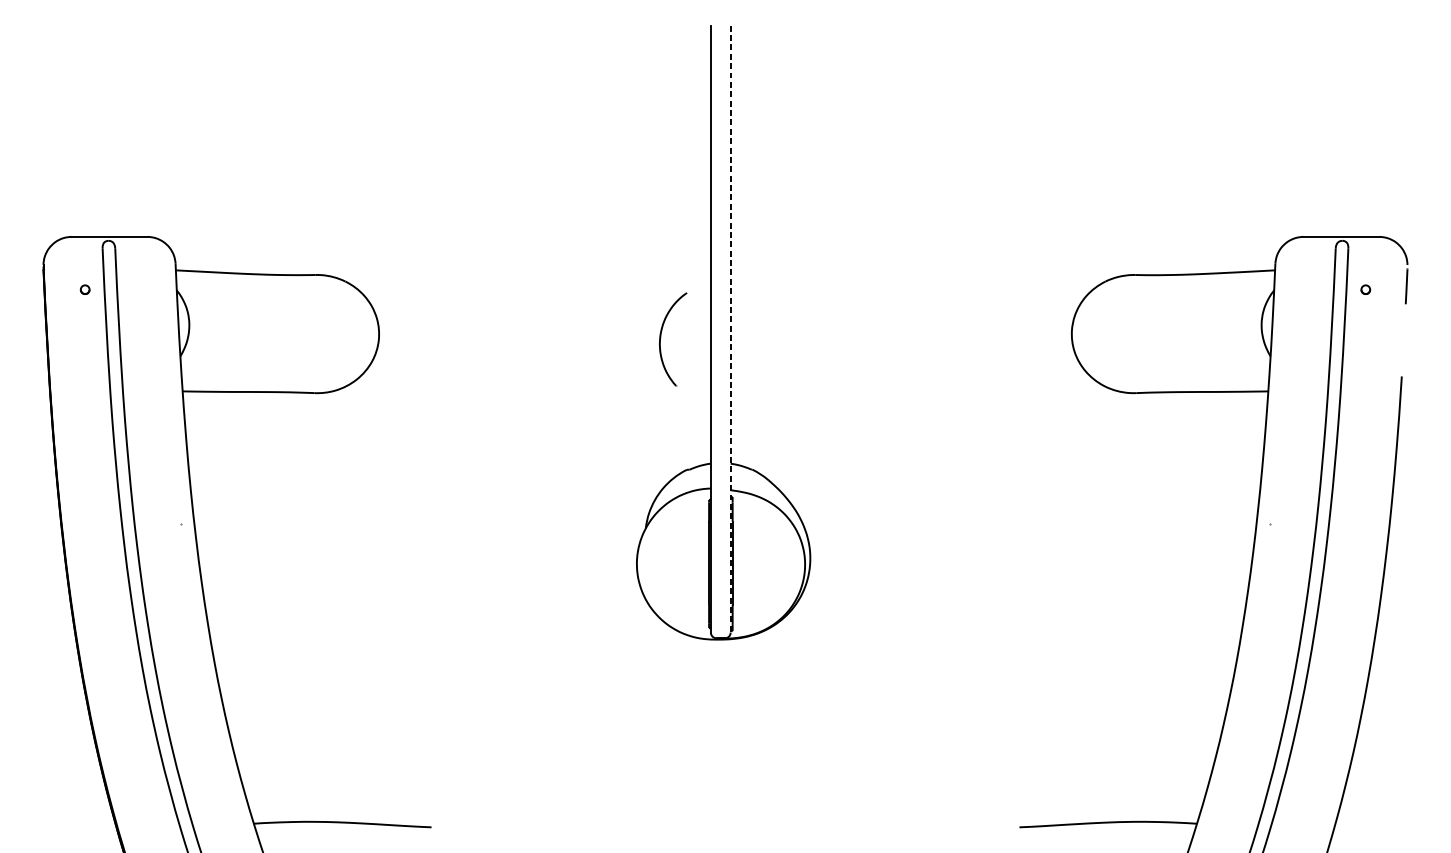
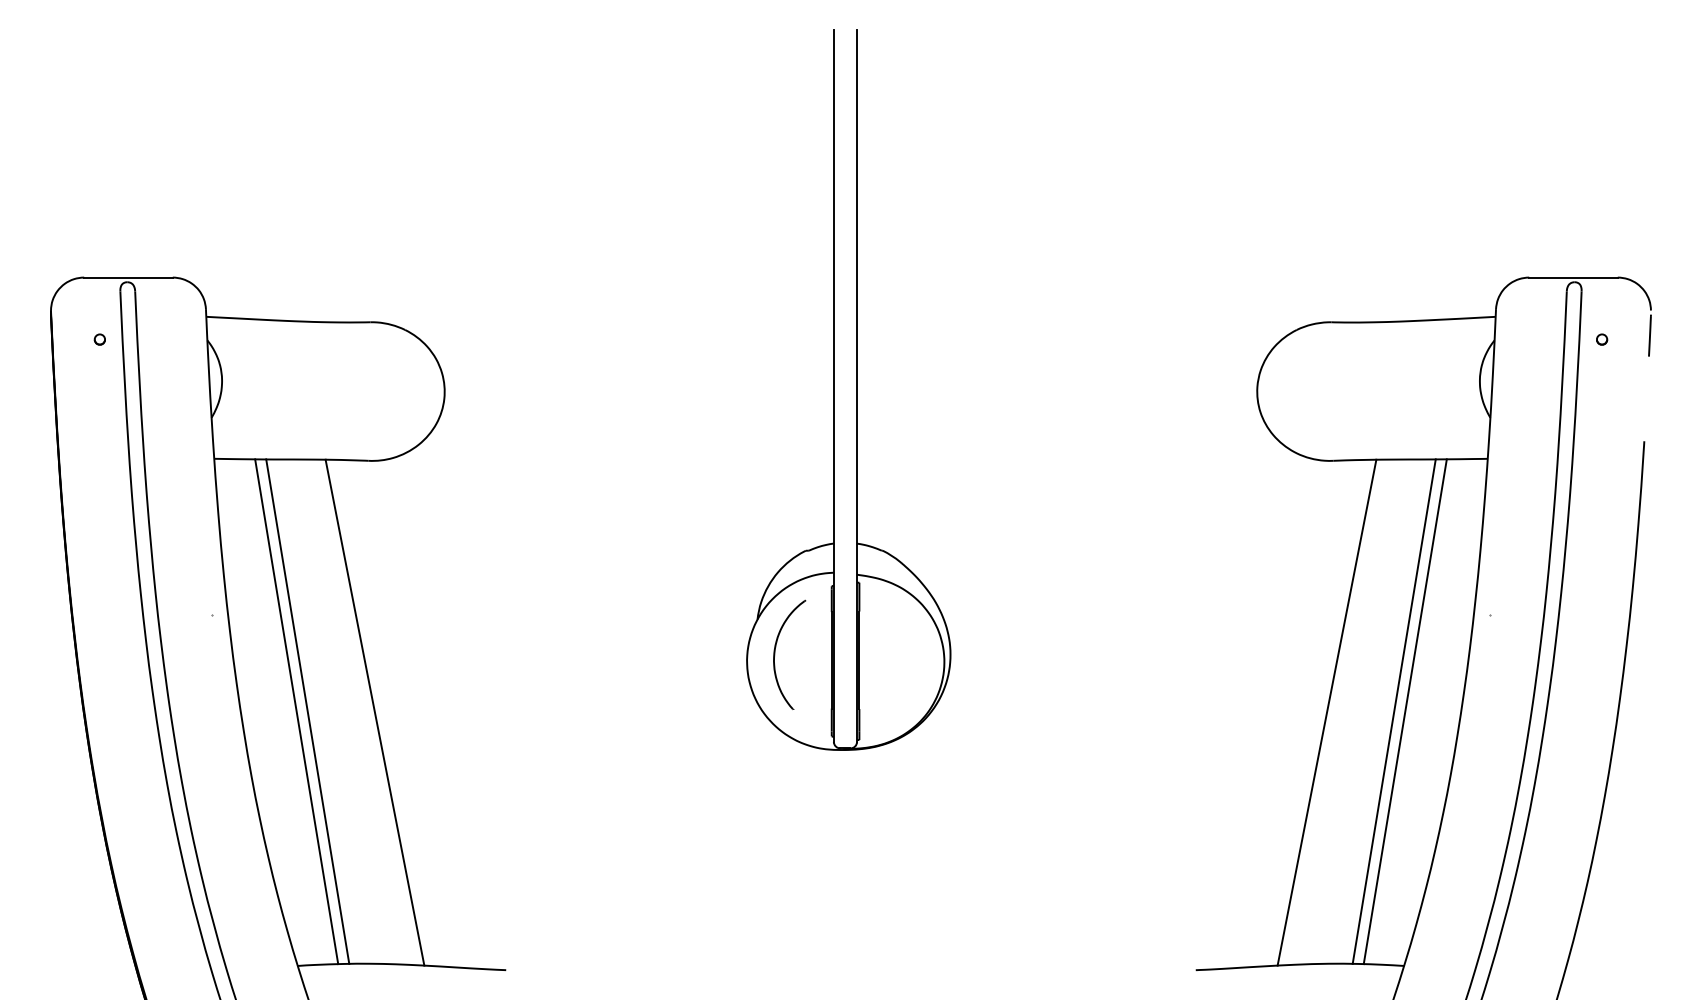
line: (731, 329) -> (857, 386), dashed -> solid
part: (661, 339) -> (775, 654), moved
line: (252, 606) -> (296, 711), added
line: (262, 606) -> (307, 711), added
line: (1187, 606) -> (1393, 711), added
line: (1197, 606) -> (1404, 711), added
line: (319, 607) -> (374, 712), added
line: (1130, 607) -> (1326, 712), added

